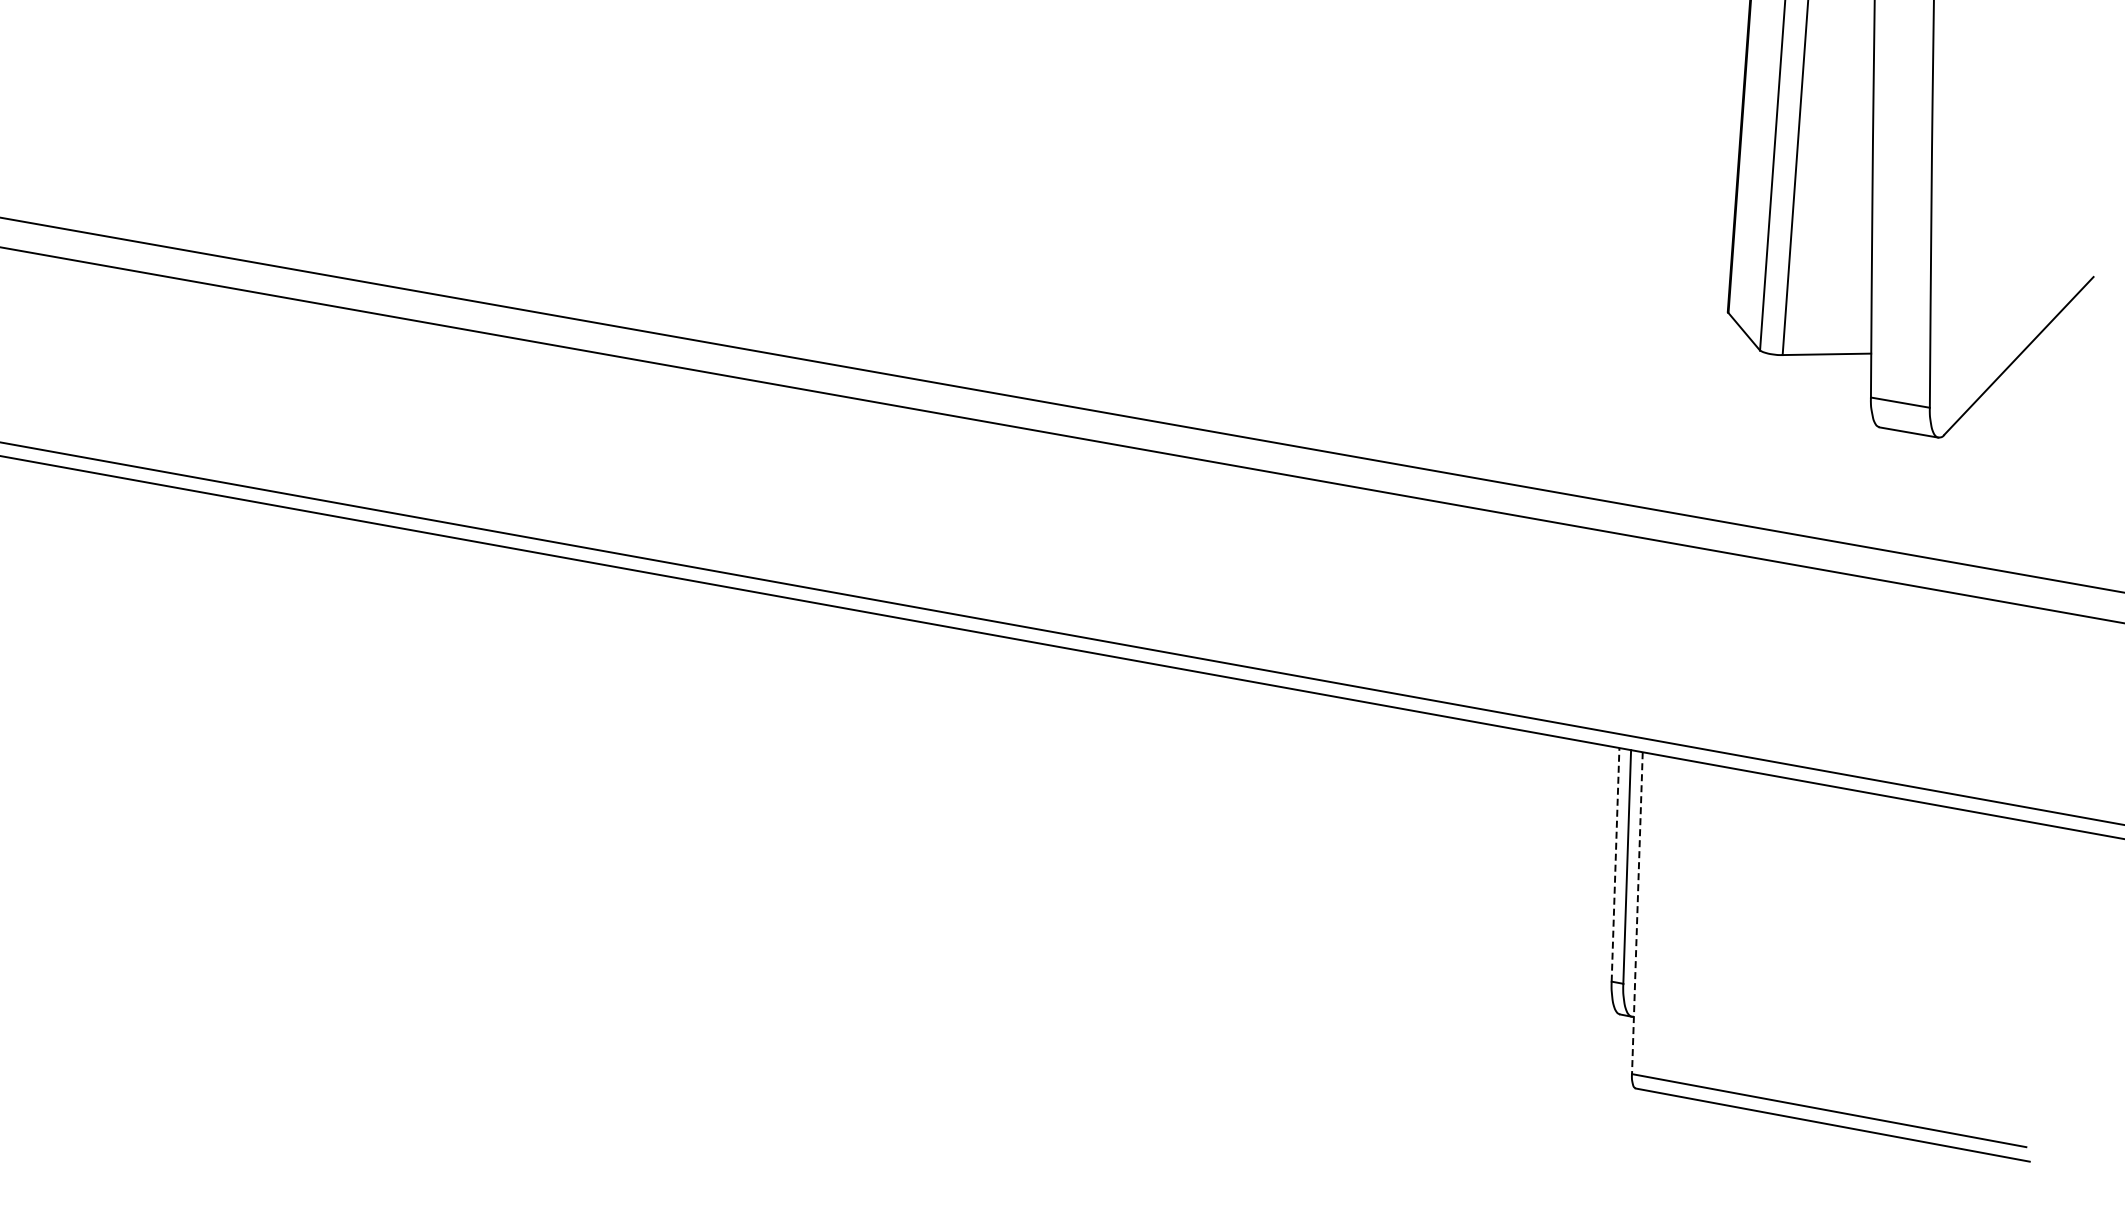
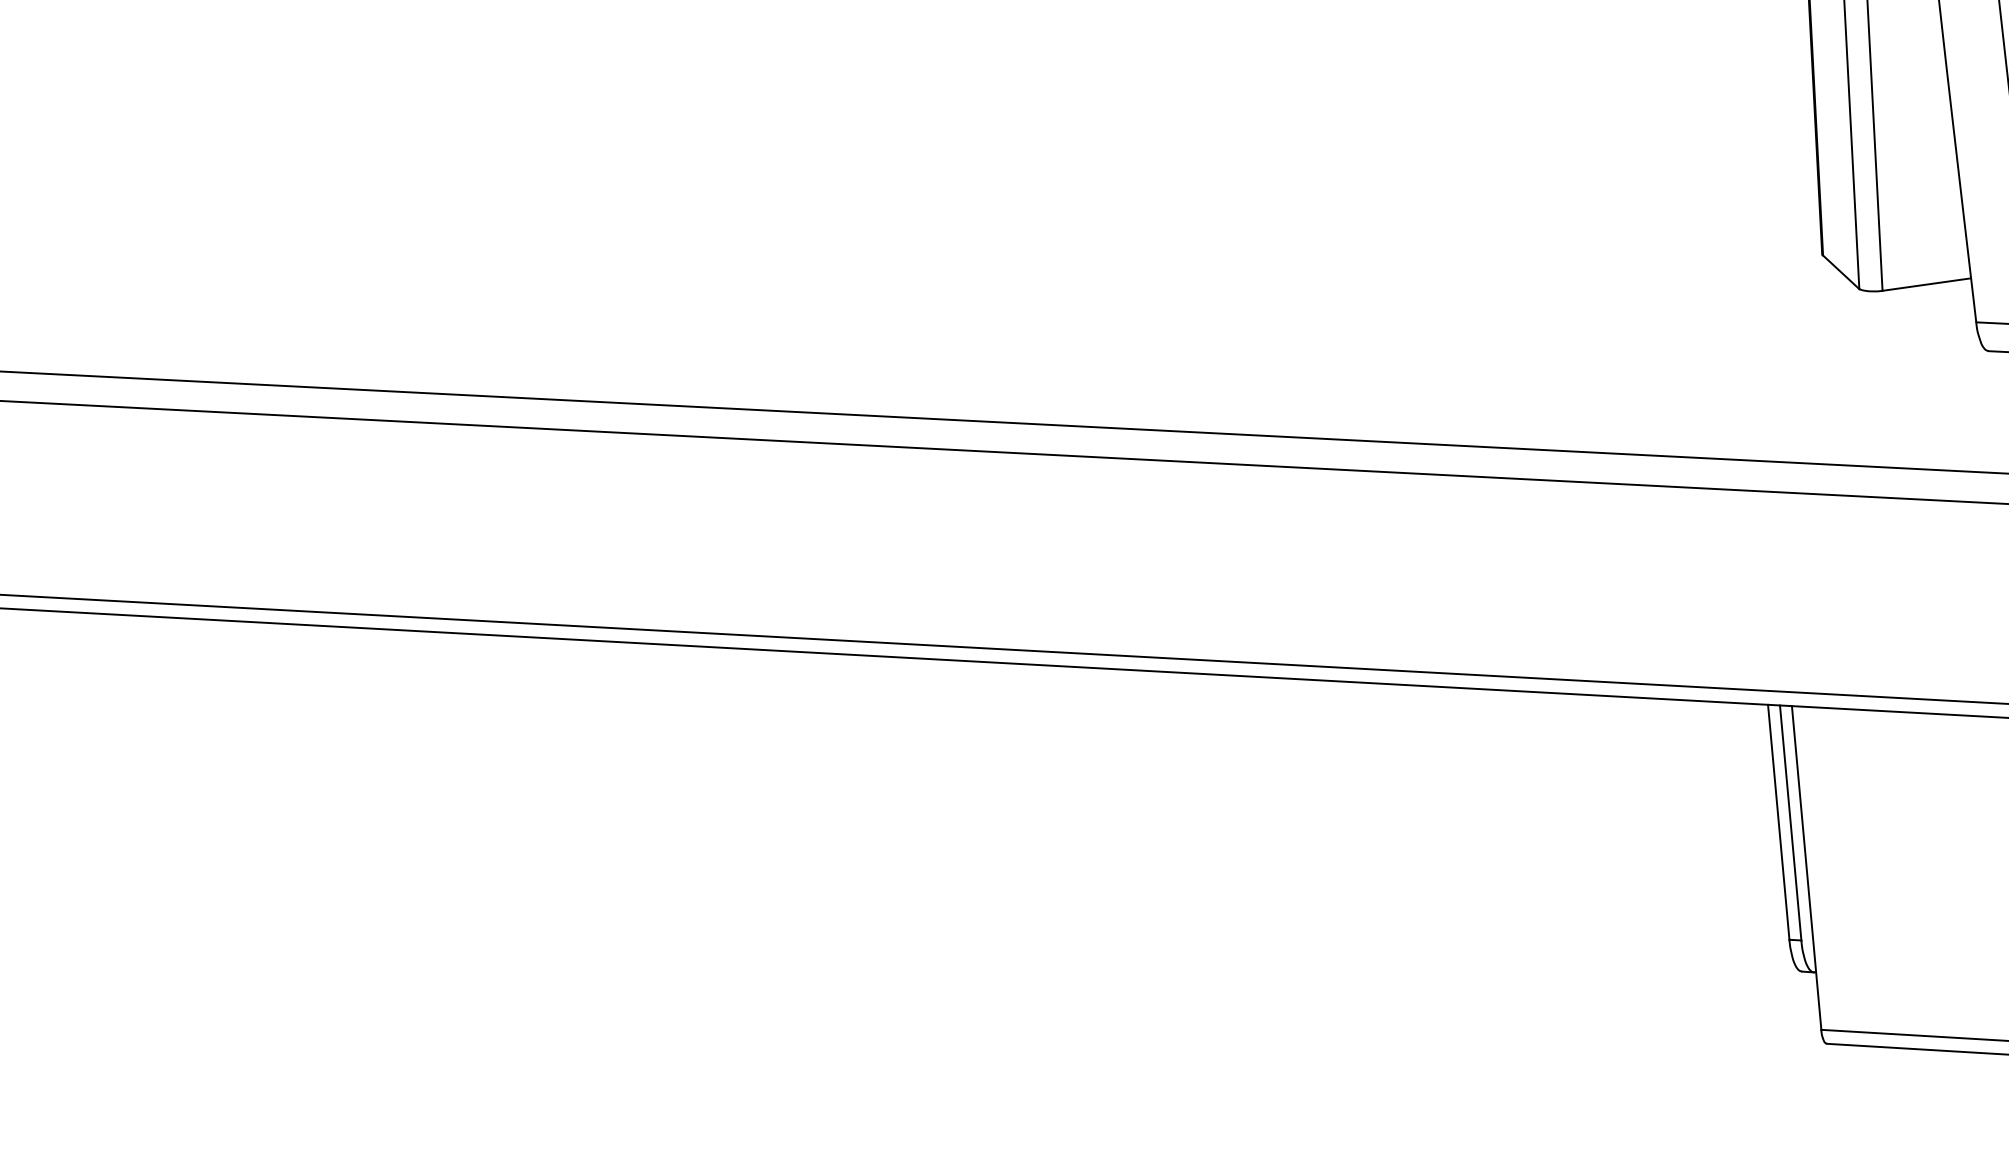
line: (1615, 864) -> (1778, 821), dashed -> solid
line: (1637, 913) -> (1806, 868), dashed -> solid

